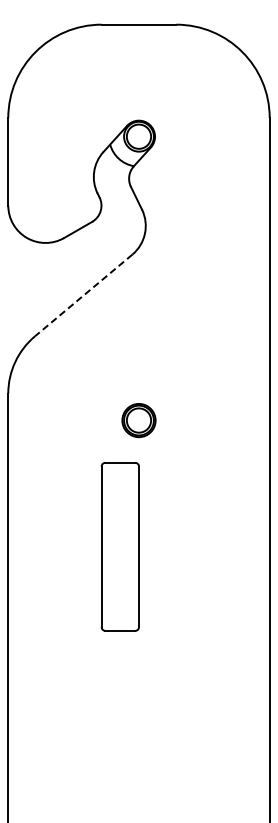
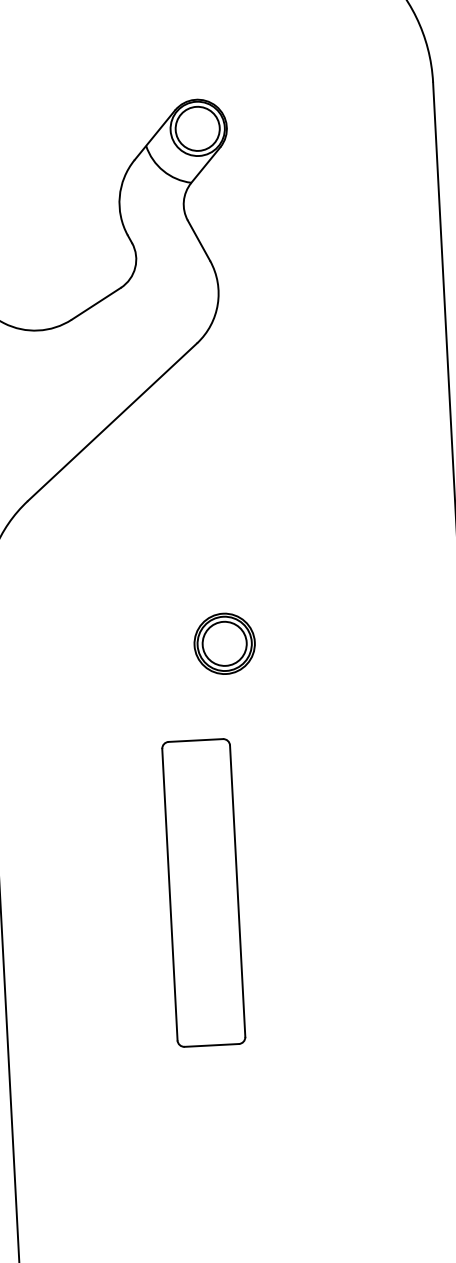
line: (83, 295) -> (112, 422), dashed -> solid
part: (119, 546) -> (202, 892), moved

